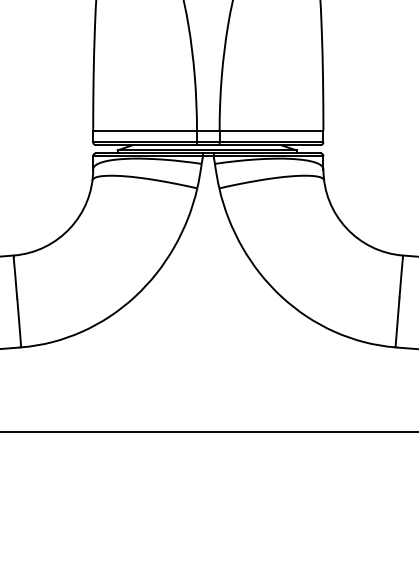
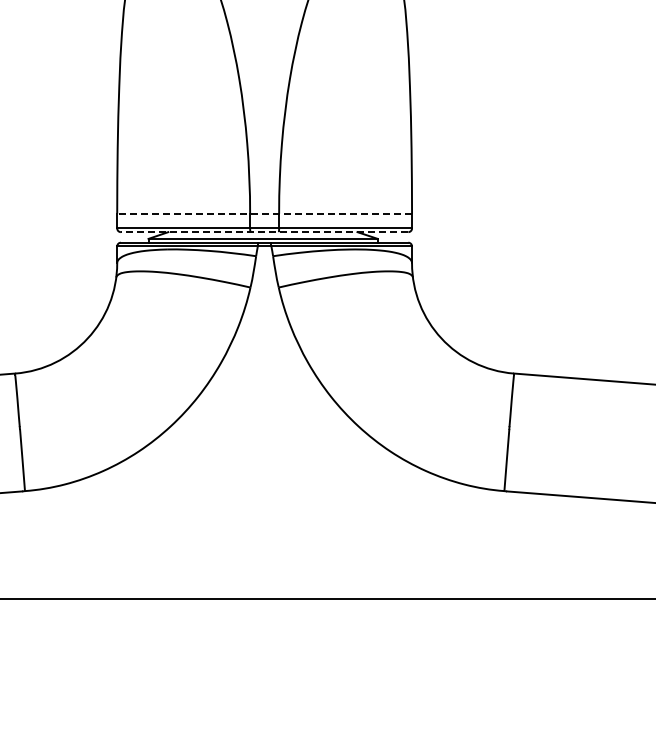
line: (208, 130) -> (264, 213), solid -> dashed
line: (208, 145) -> (264, 232), solid -> dashed

